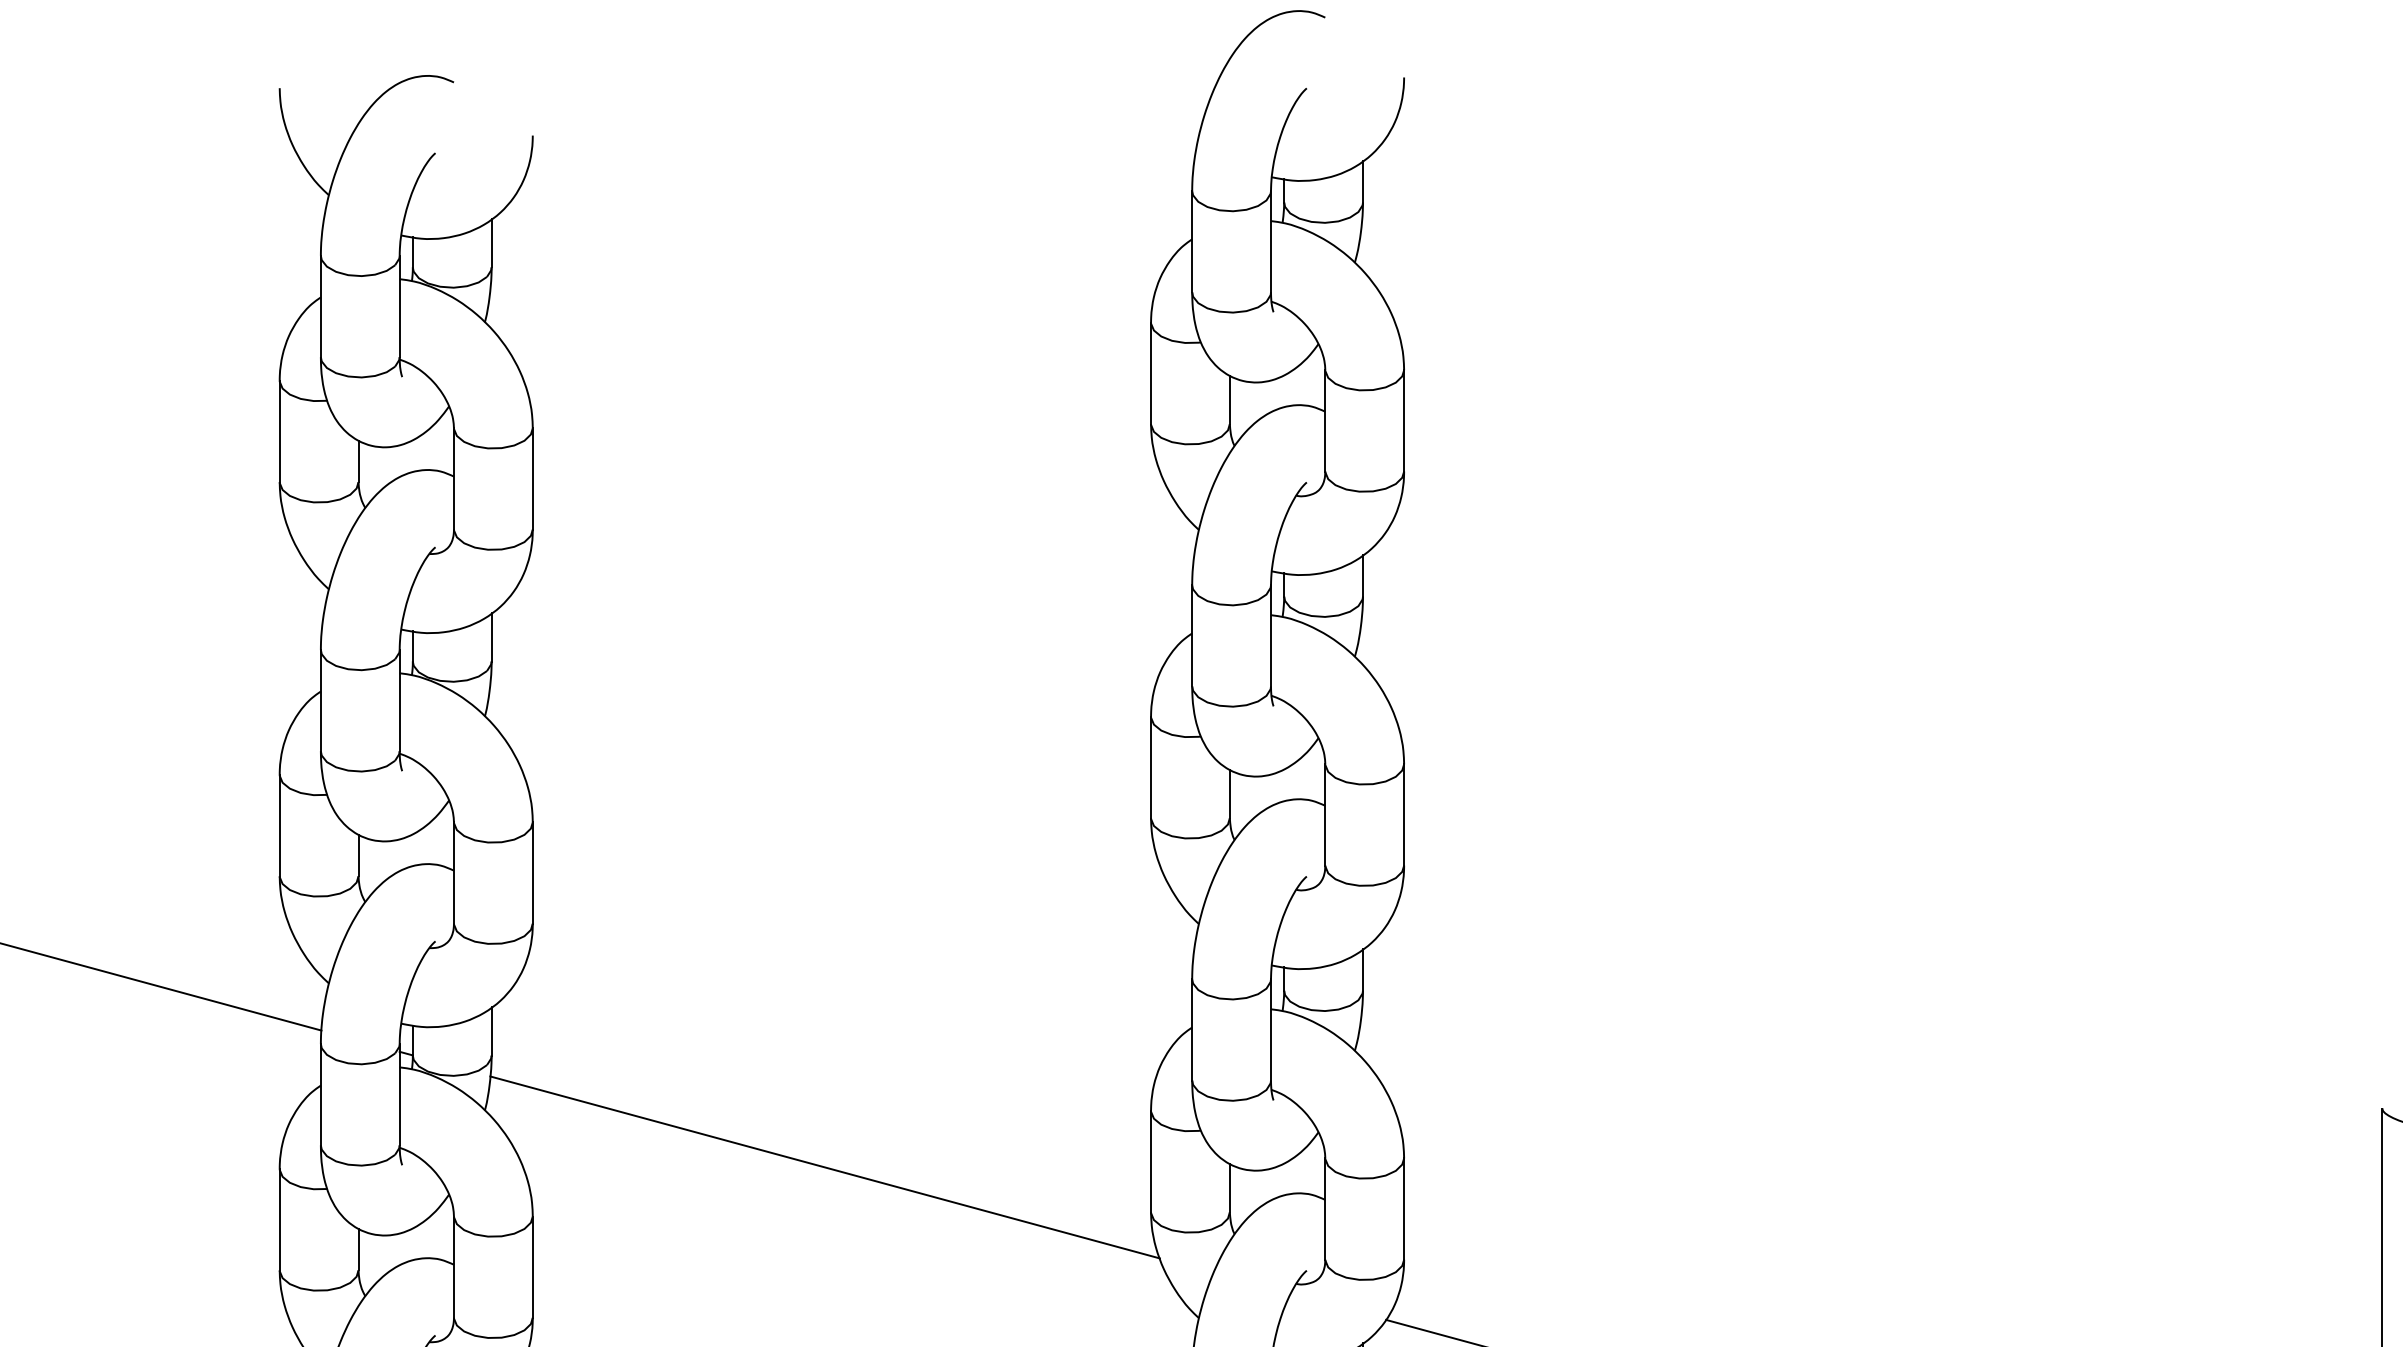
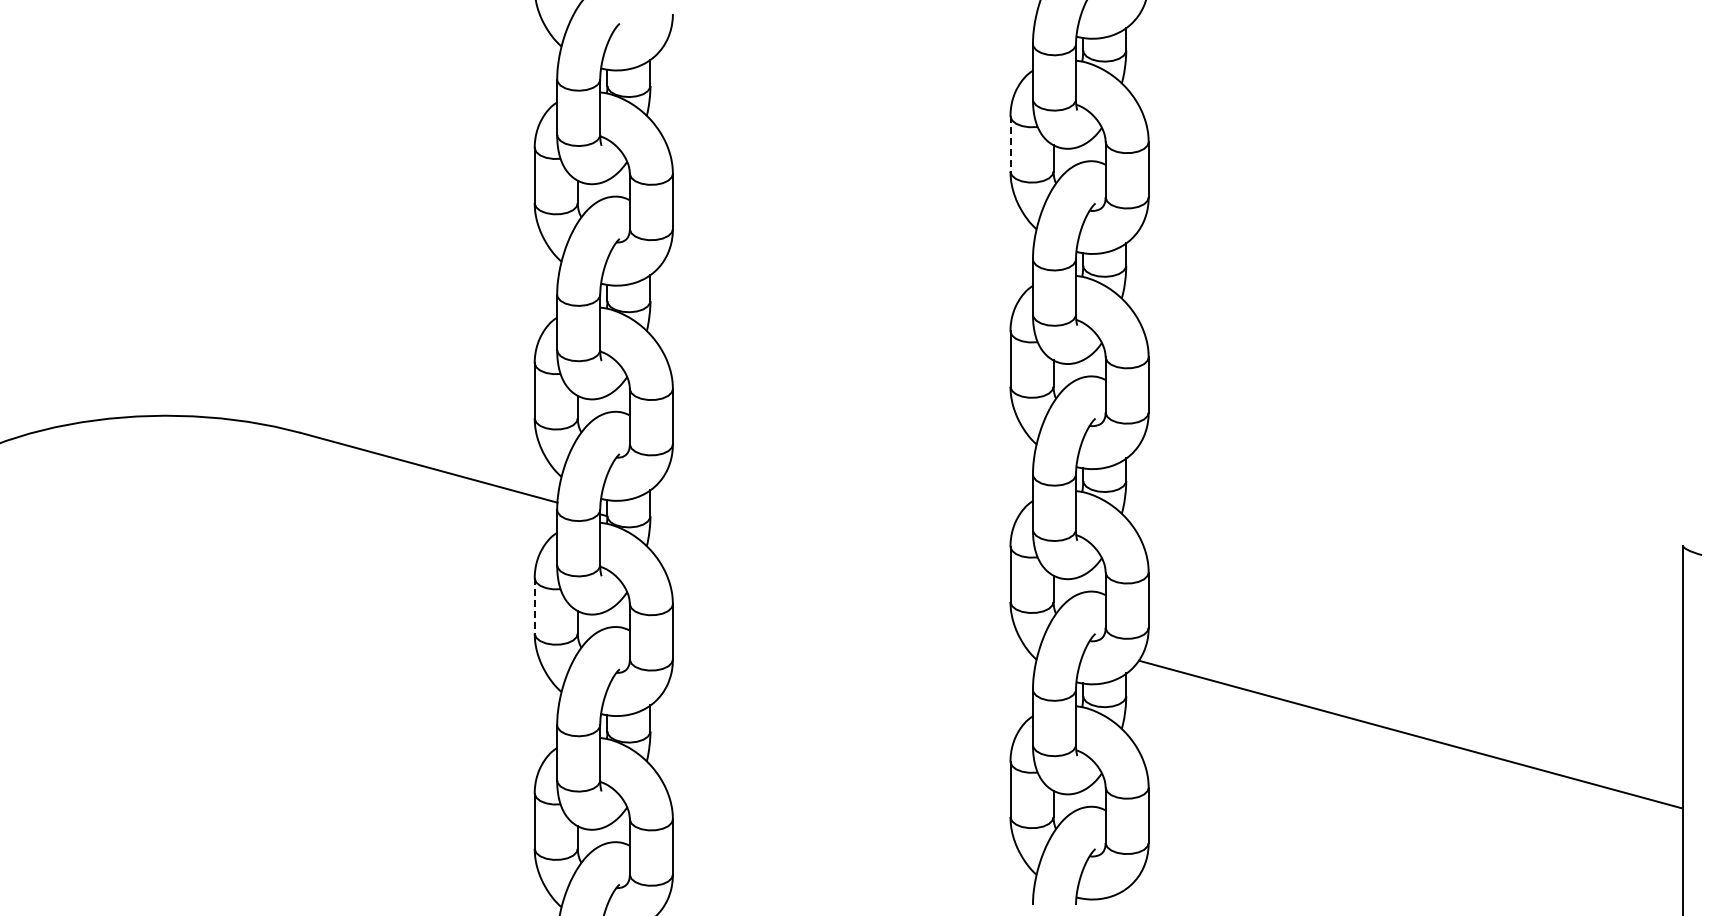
line: (1151, 372) -> (1010, 143), solid -> dashed
line: (825, 1167) -> (832, 577), removed
line: (279, 1220) -> (534, 606), solid -> dashed

